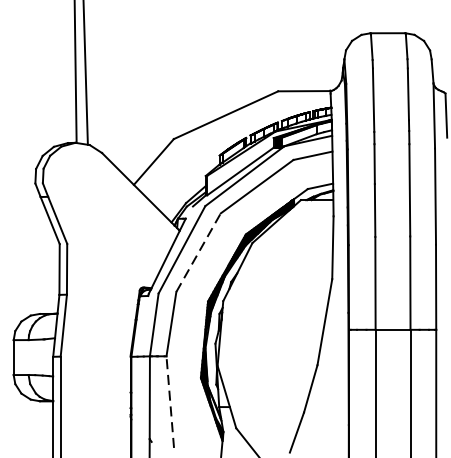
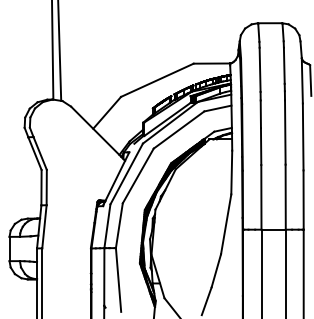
line: (198, 251) -> (138, 175), dashed -> solid
line: (170, 402) -> (118, 280), dashed -> solid

